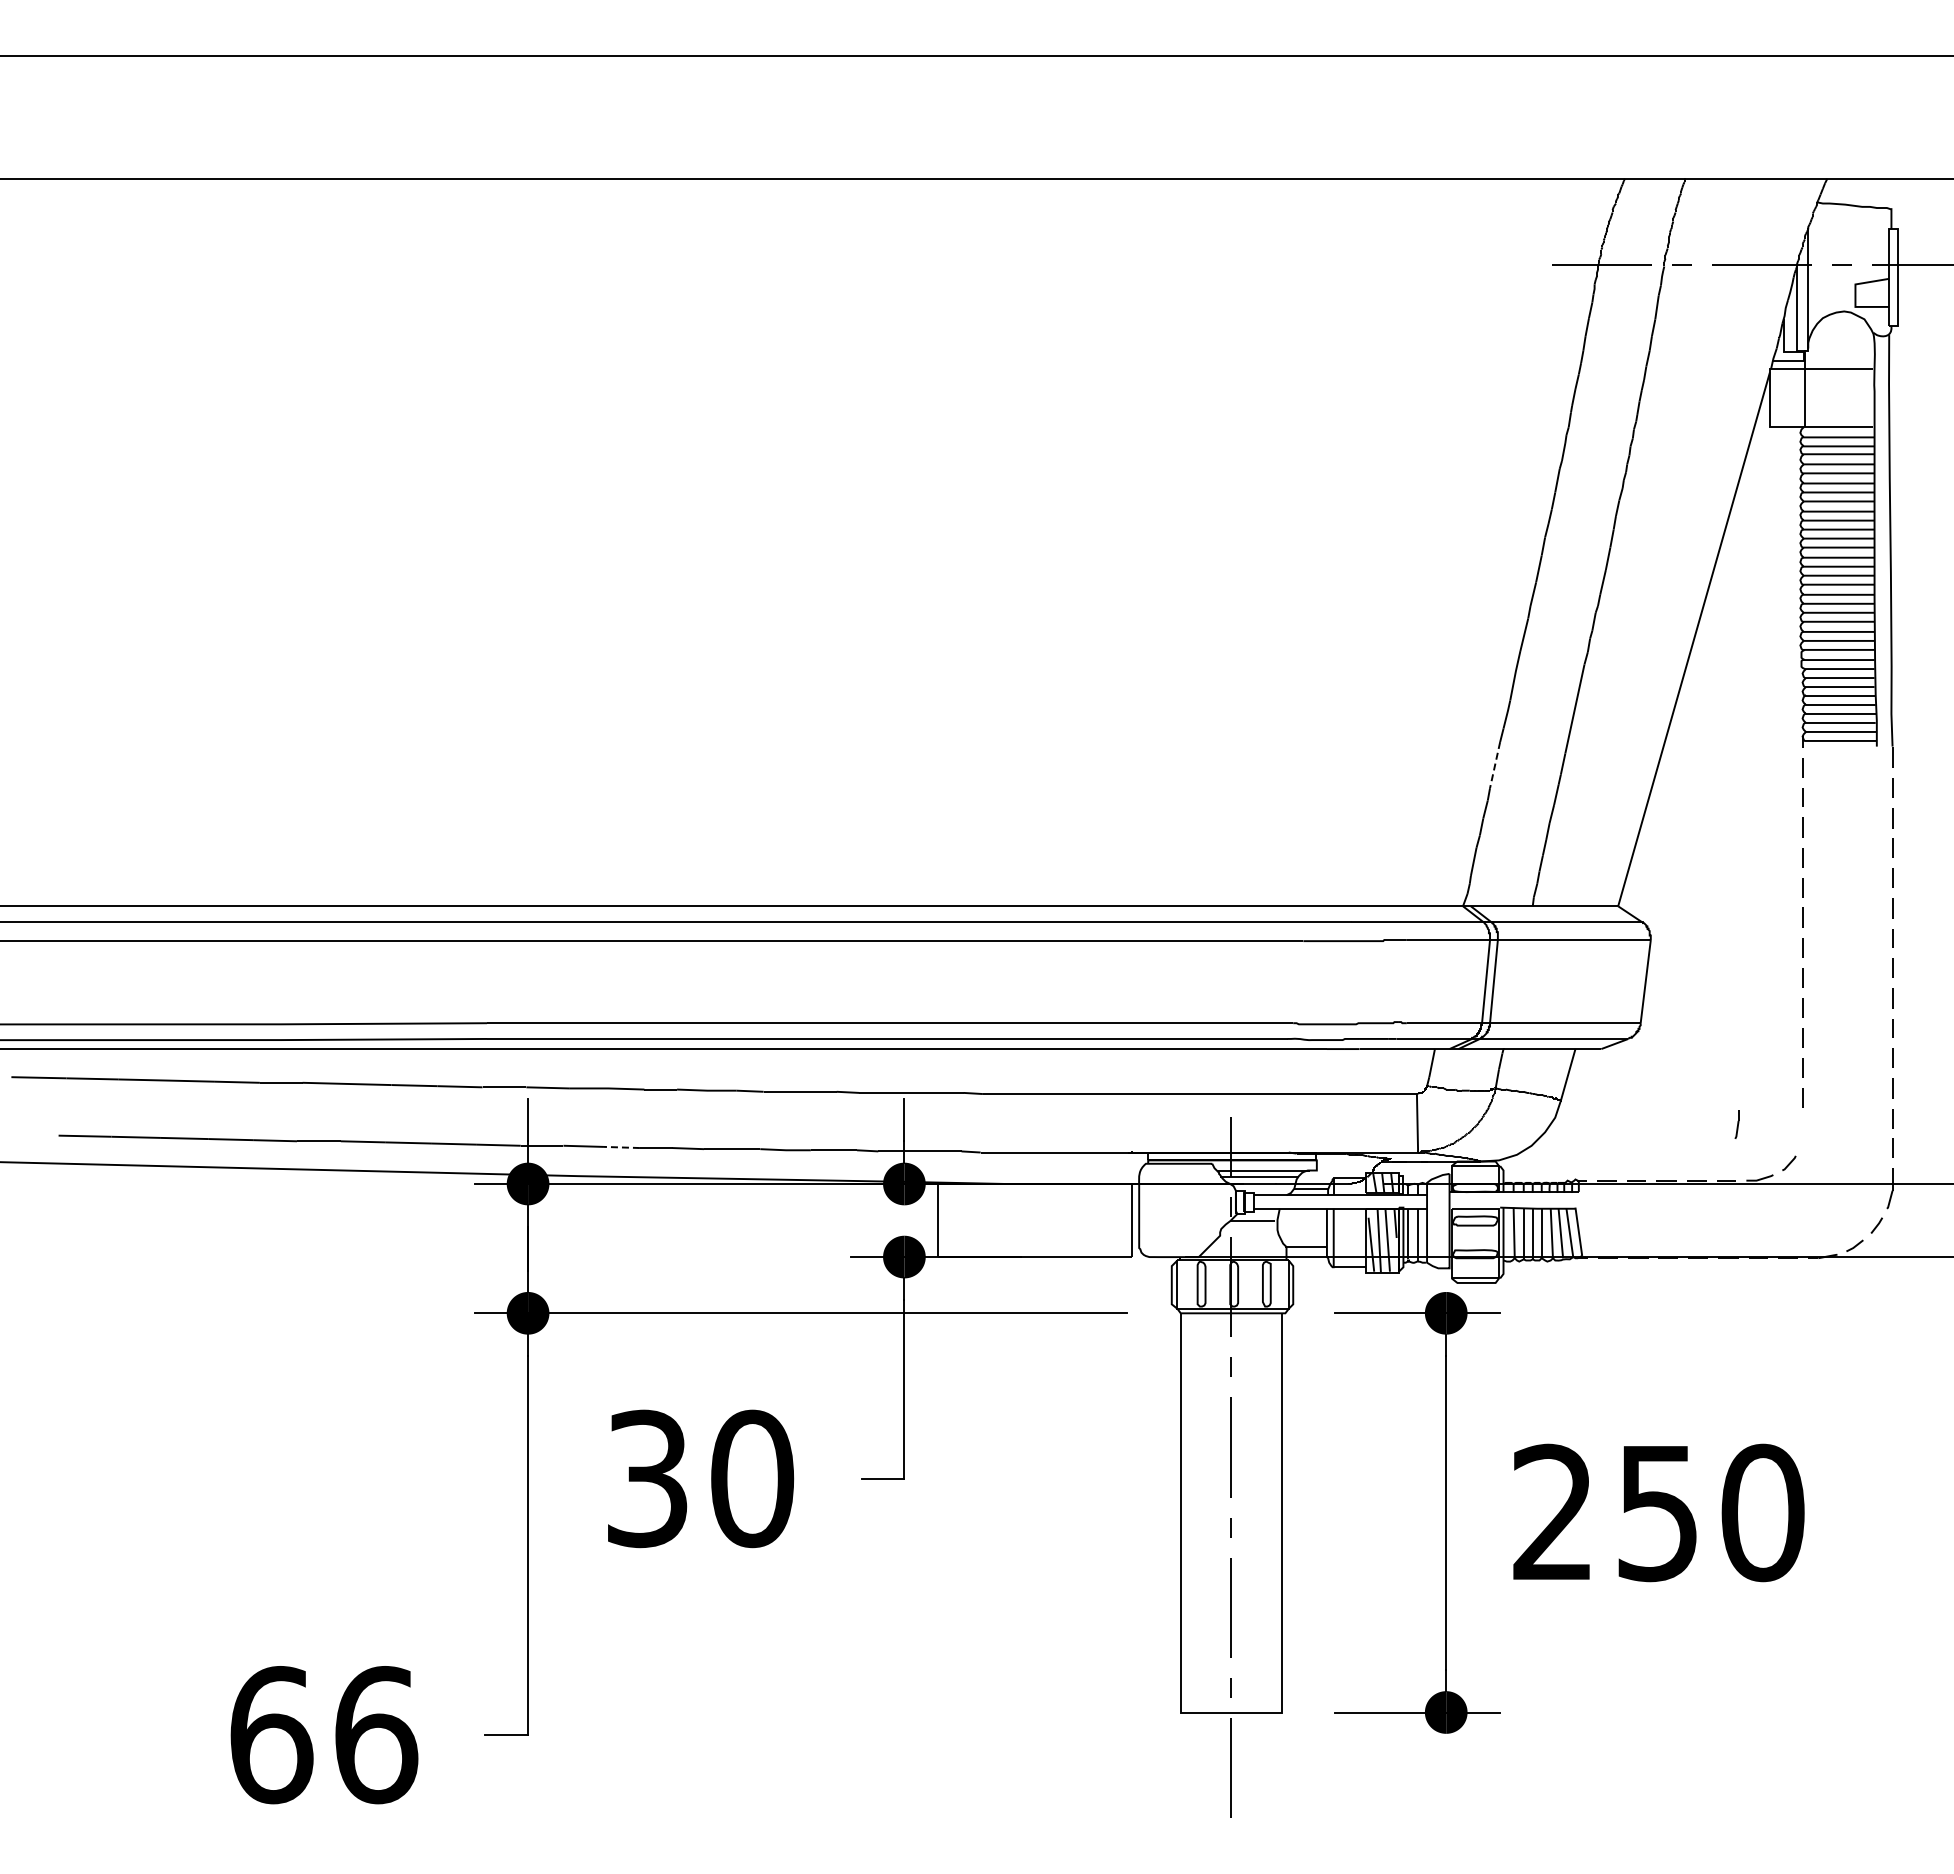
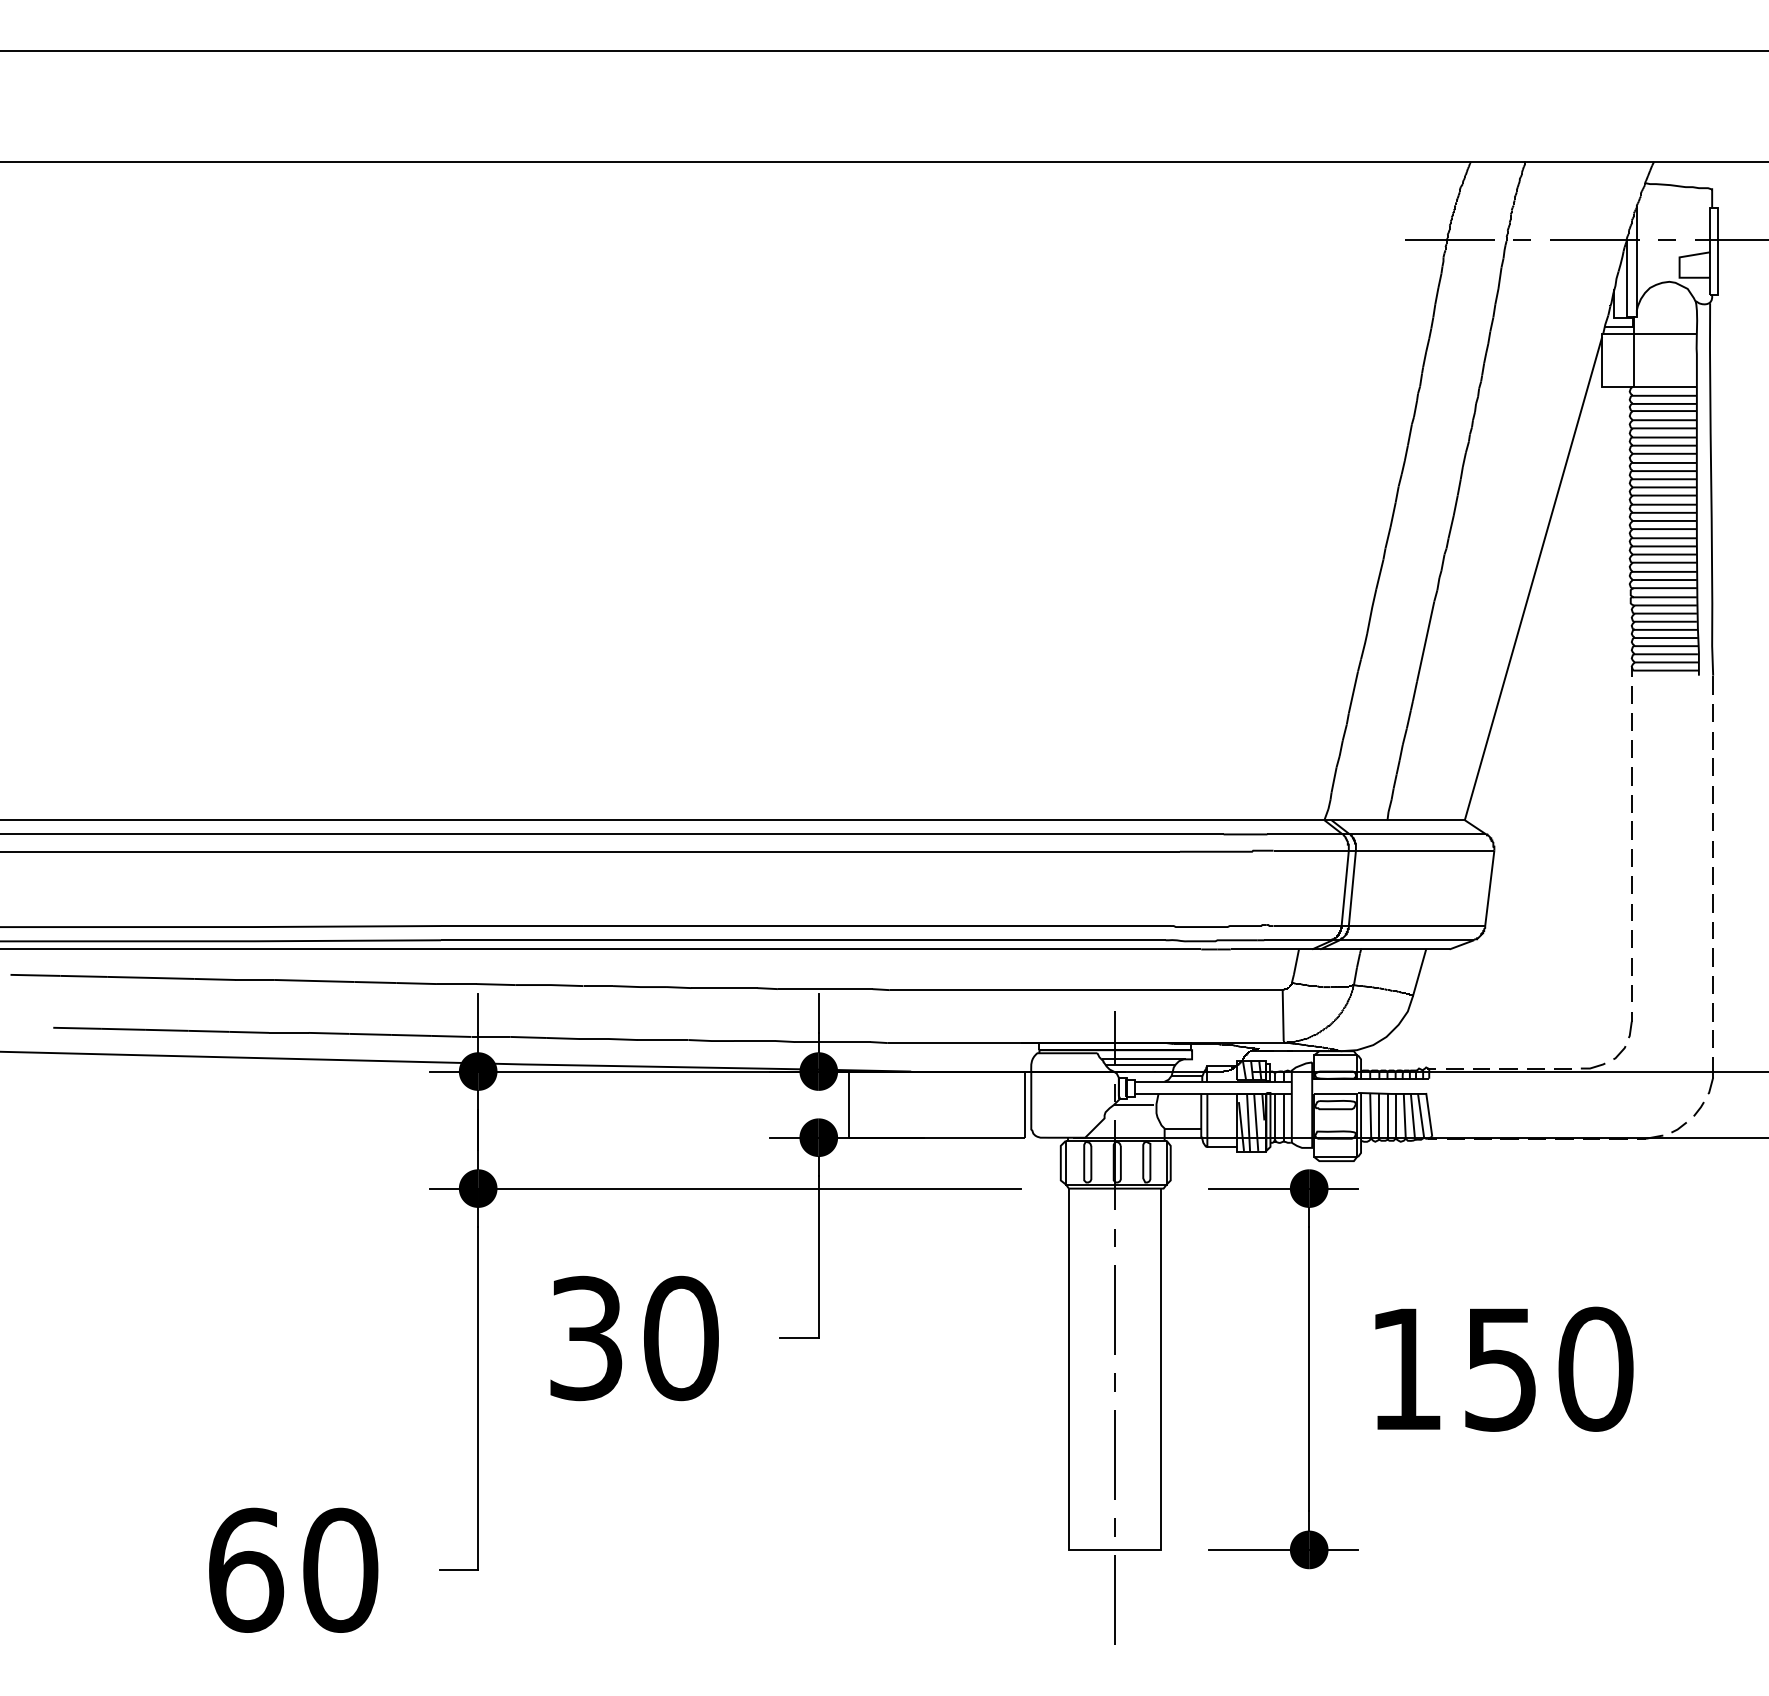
line: (1495, 765) -> (1353, 692), dashed -> solid
part: (1736, 1124) -> (1629, 1024), moved
line: (621, 1147) -> (562, 1038), dashed -> solid
text: (1551, 1511) -> (1404, 1367), 250 -> 150
text: (376, 1735) -> (340, 1570), 66 -> 60

